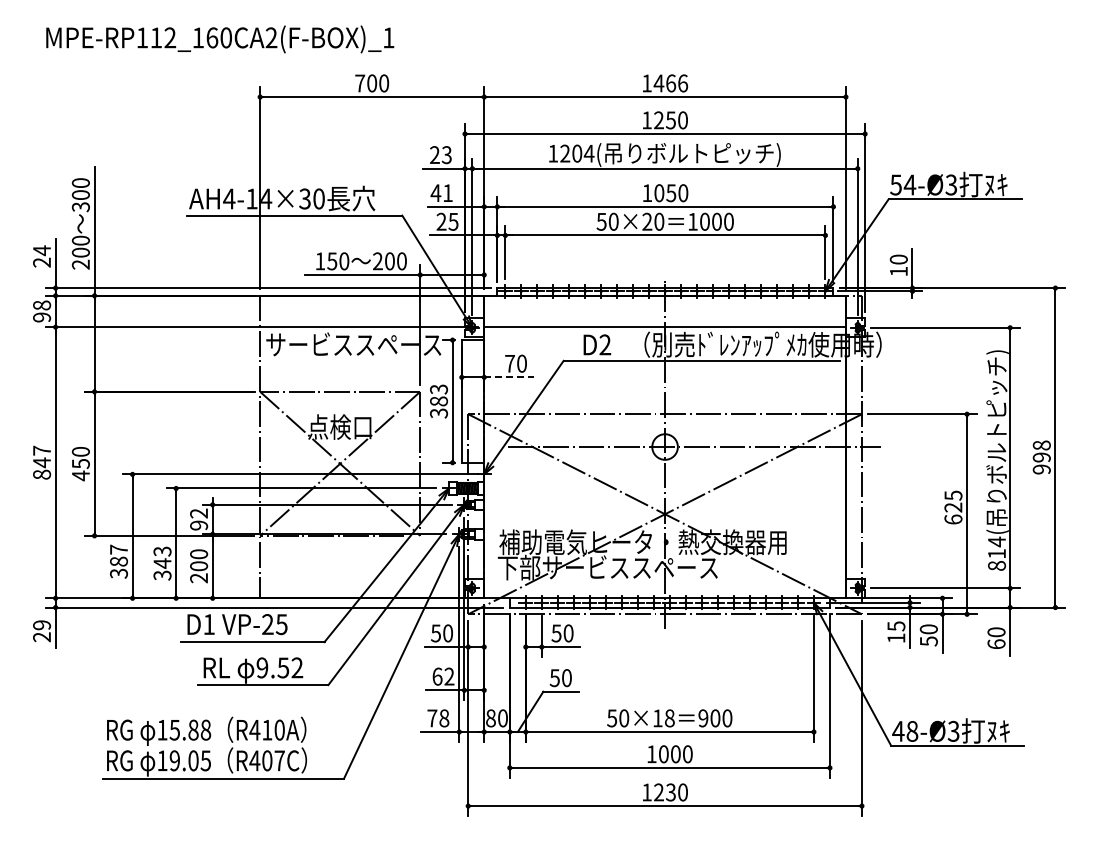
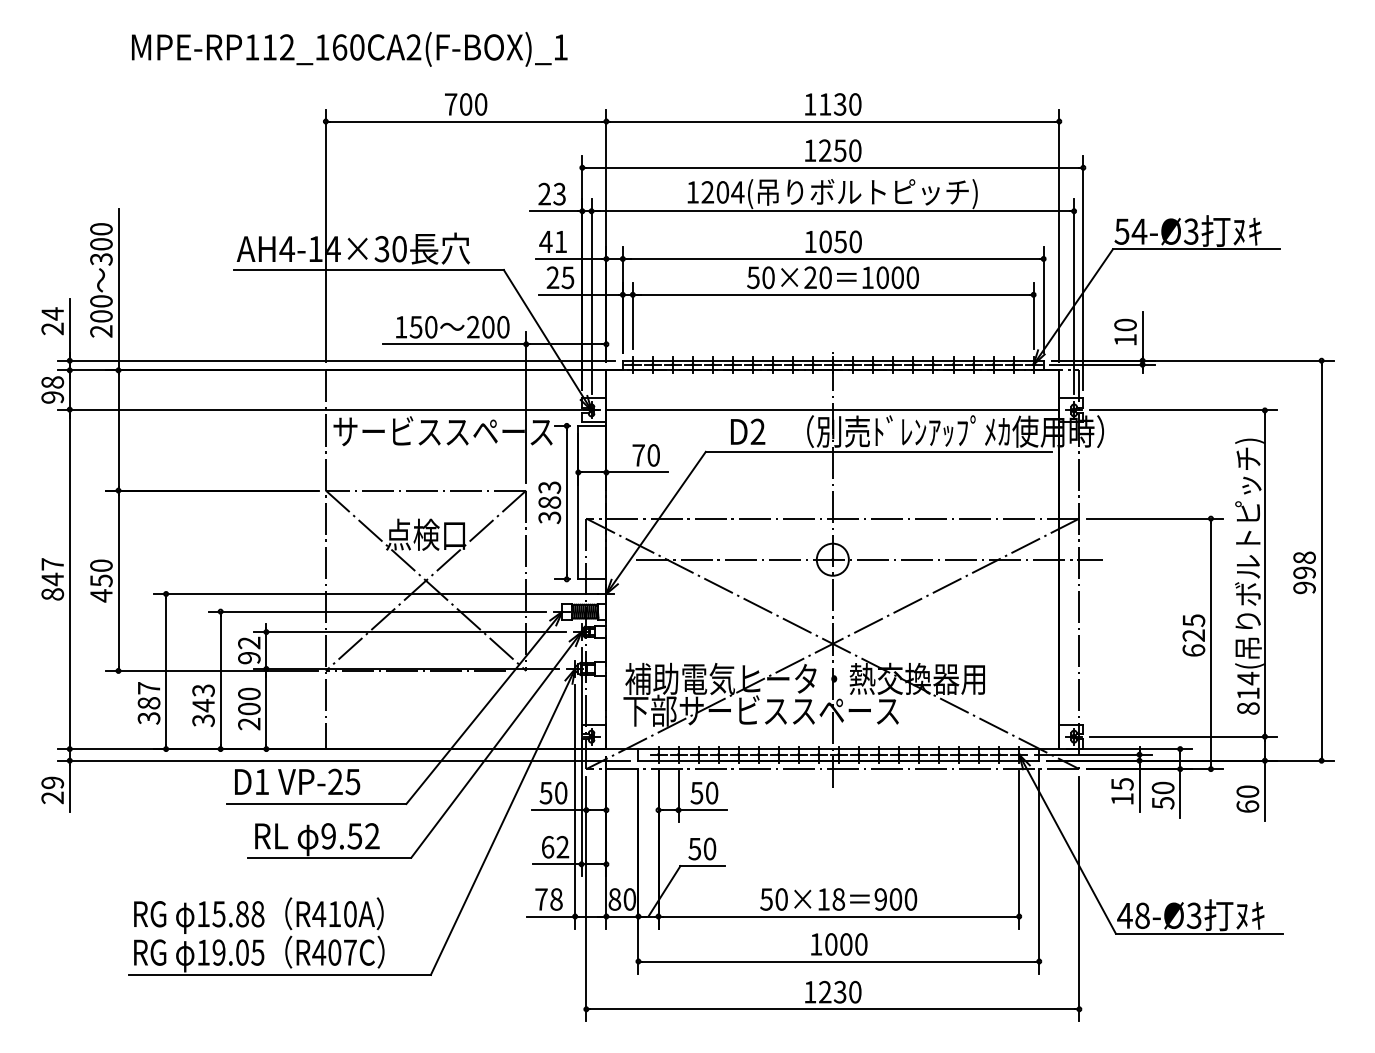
text: (220, 39) -> (350, 49), moved
text: (670, 83) -> (839, 104), 1466 -> 1130
line: (508, 377) -> (636, 472), dashed -> solid

